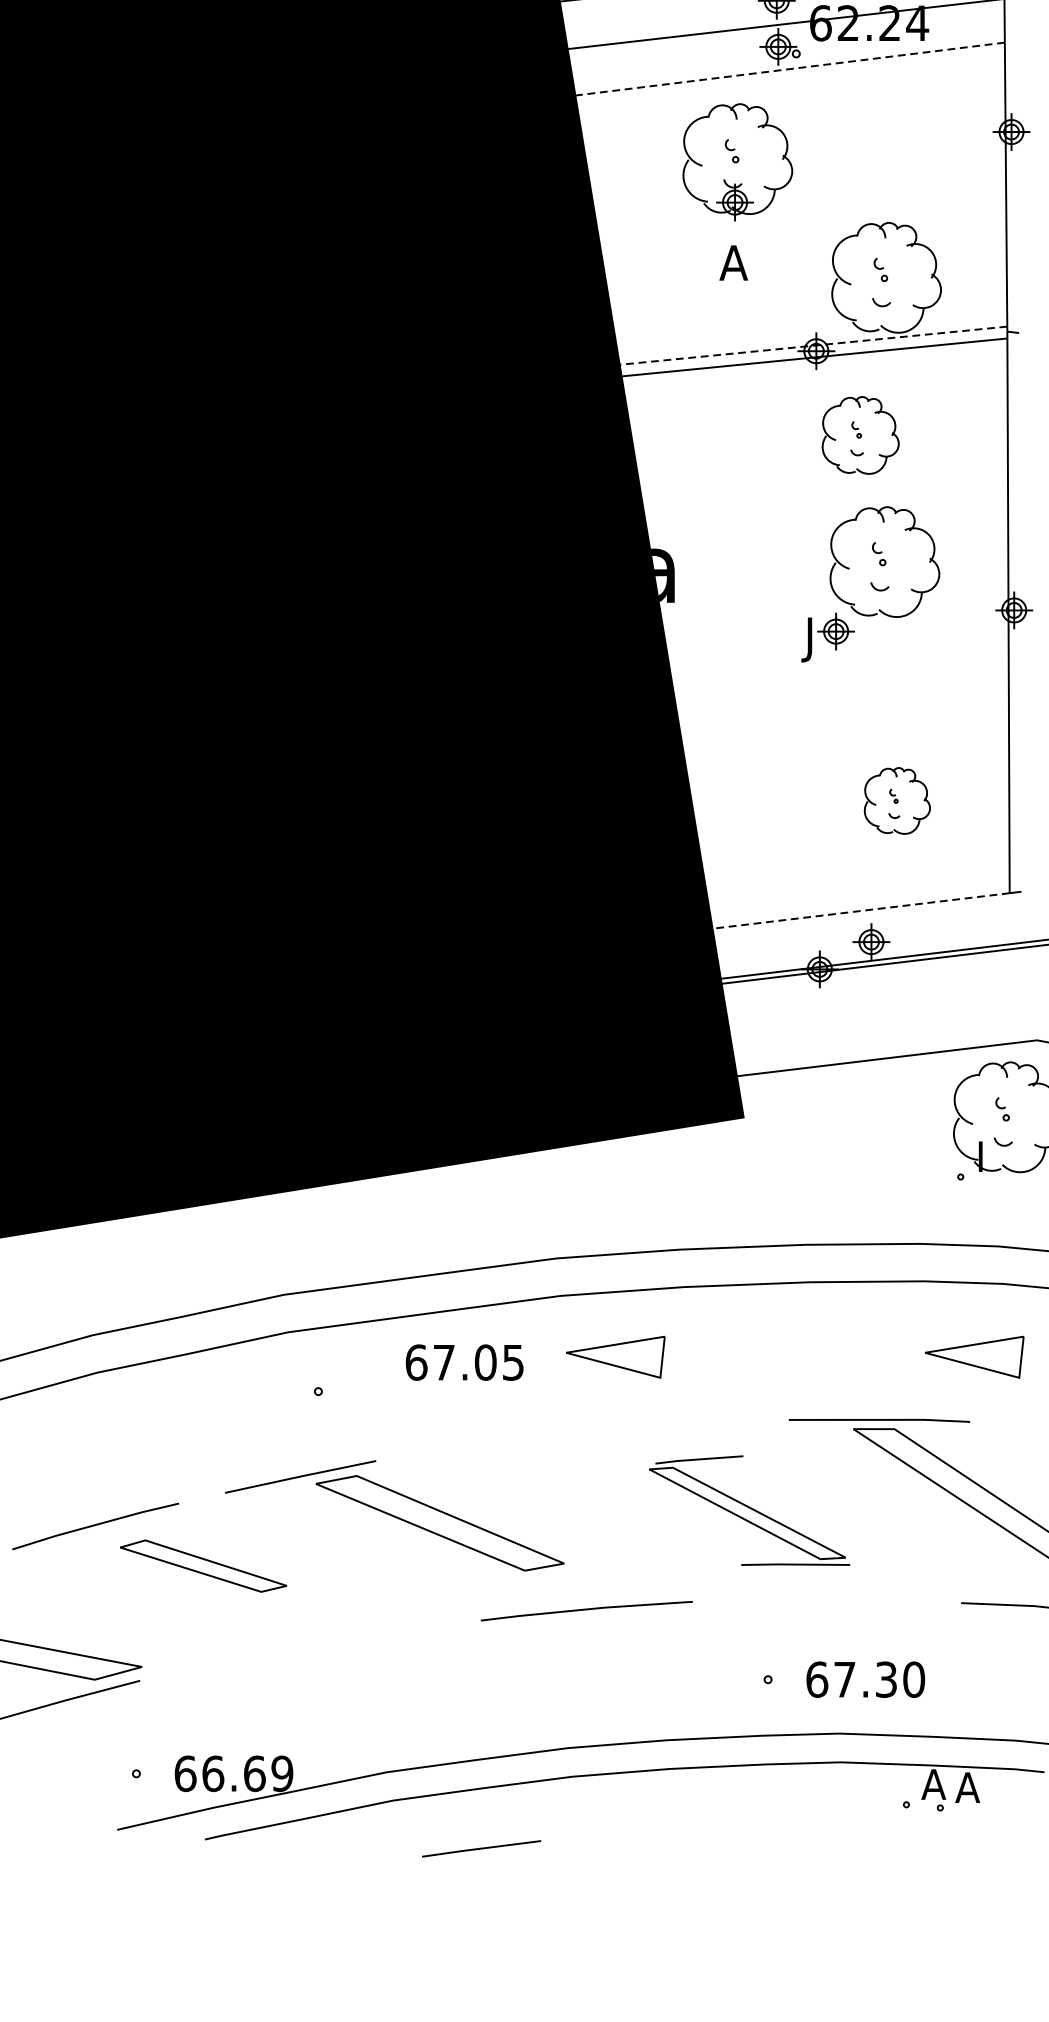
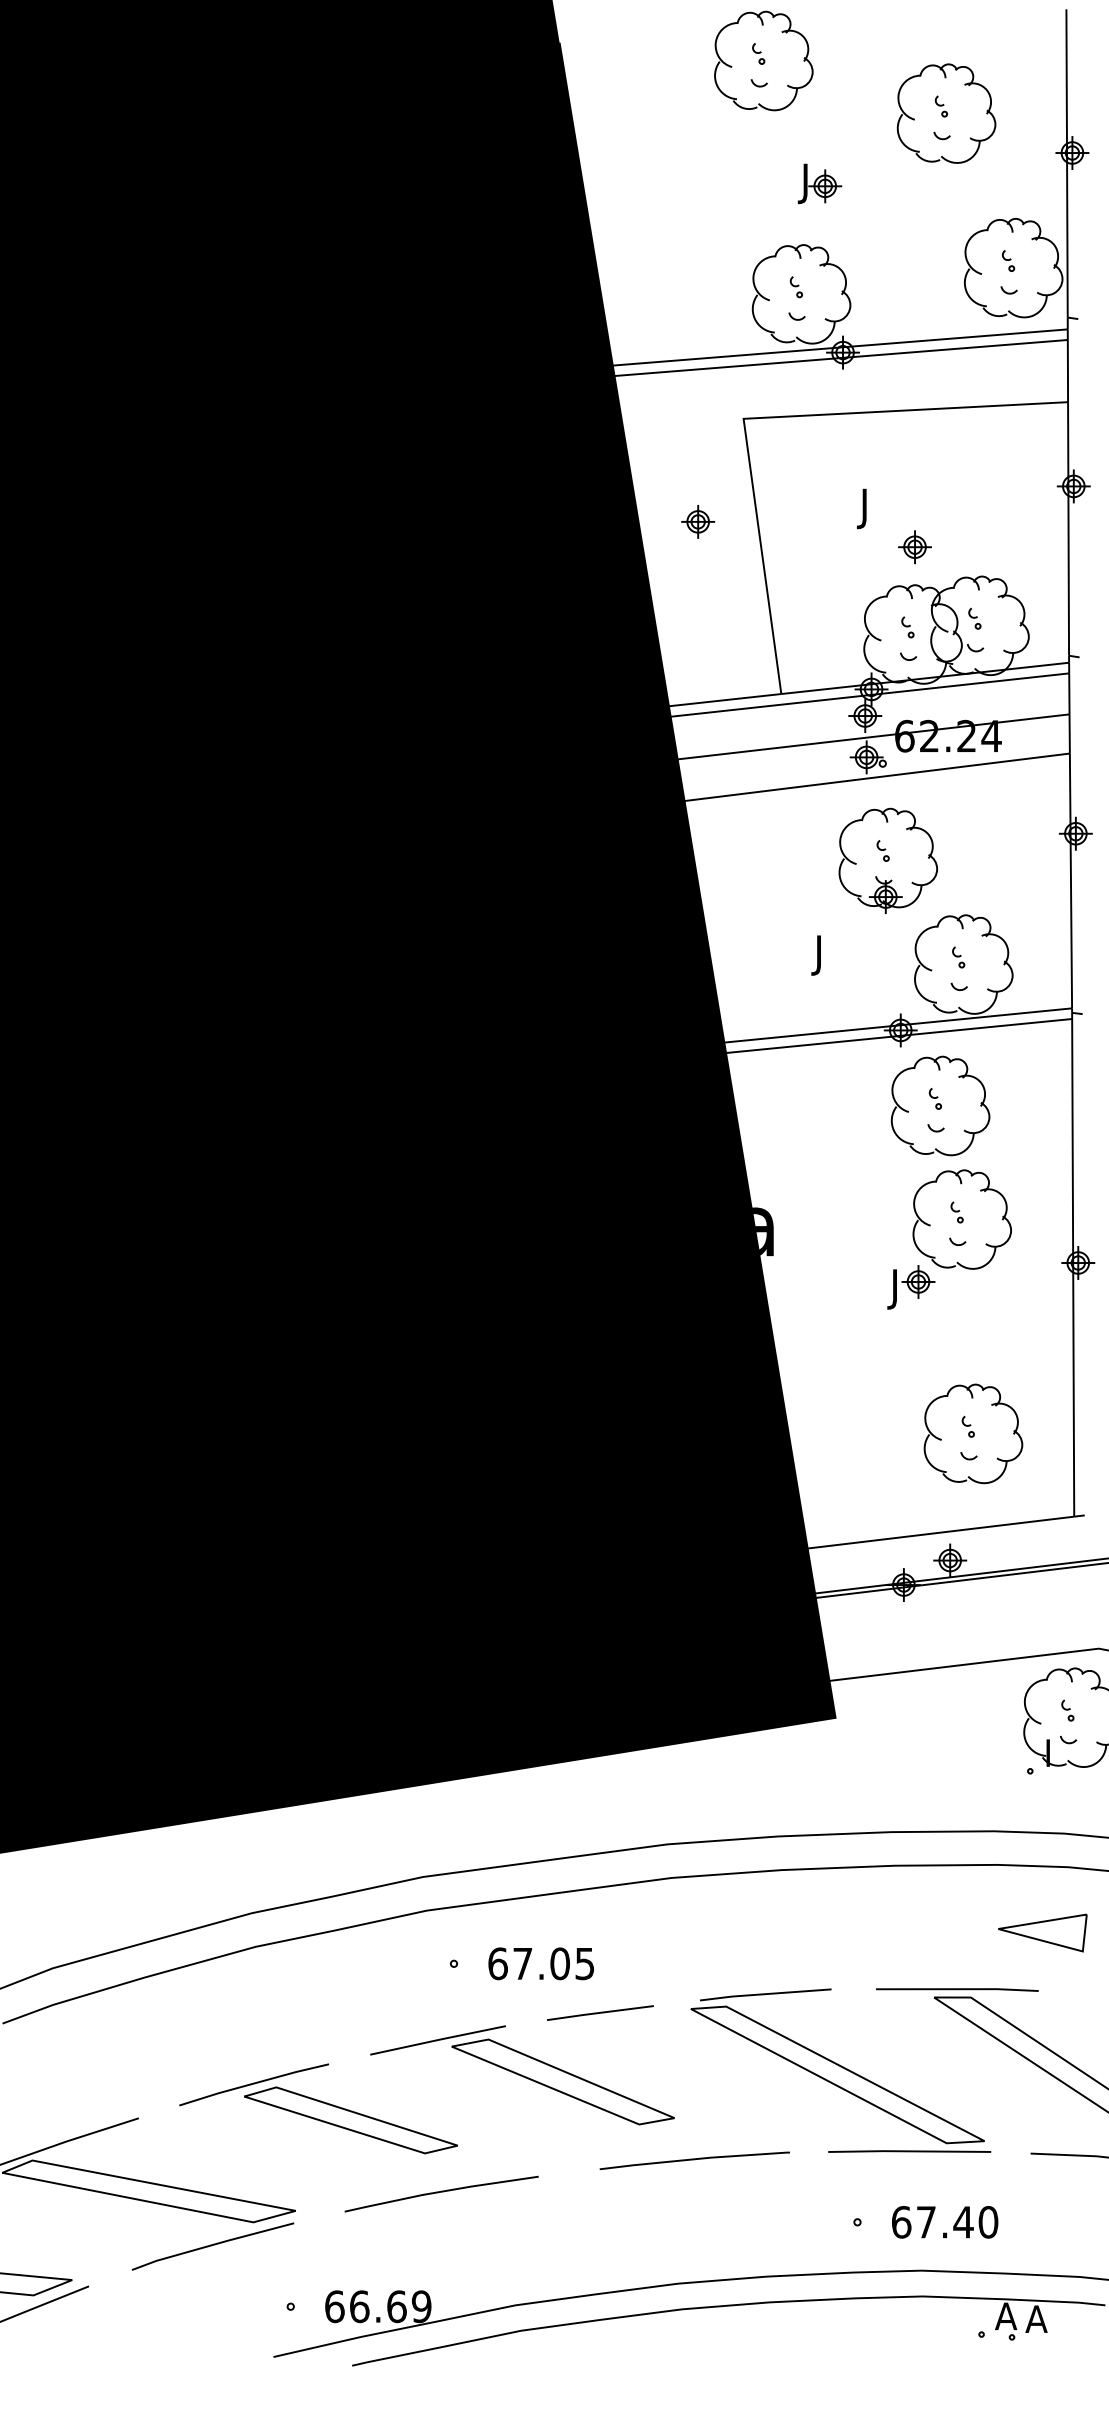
line: (789, 69) -> (876, 777), dashed -> solid
part: (736, 161) -> (887, 860), moved
text: (732, 267) -> (825, 955), A -> J
line: (813, 345) -> (898, 1025), dashed -> solid
part: (860, 434) -> (940, 1105), size x1.43
part: (897, 800) -> (973, 1433), size x1.67
line: (860, 910) -> (940, 1532), dashed -> solid
part: (615, 1356) -> (720, 1932), removed
text: (463, 1362) -> (540, 1963), moved
part: (749, 1510) -> (840, 2070), size x1.67
part: (203, 1566) -> (350, 2120), size x1.43
line: (304, 1646) -> (441, 2192), added
text: (886, 1679) -> (963, 2222), 67.30 -> 67.40
line: (481, 1848) -> (600, 2012), moved

